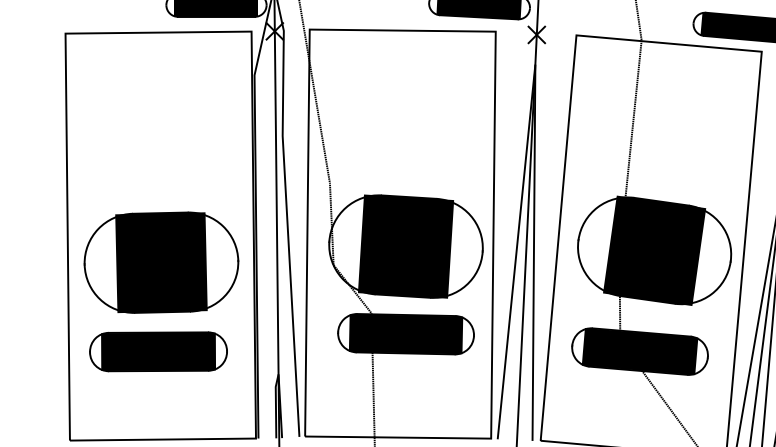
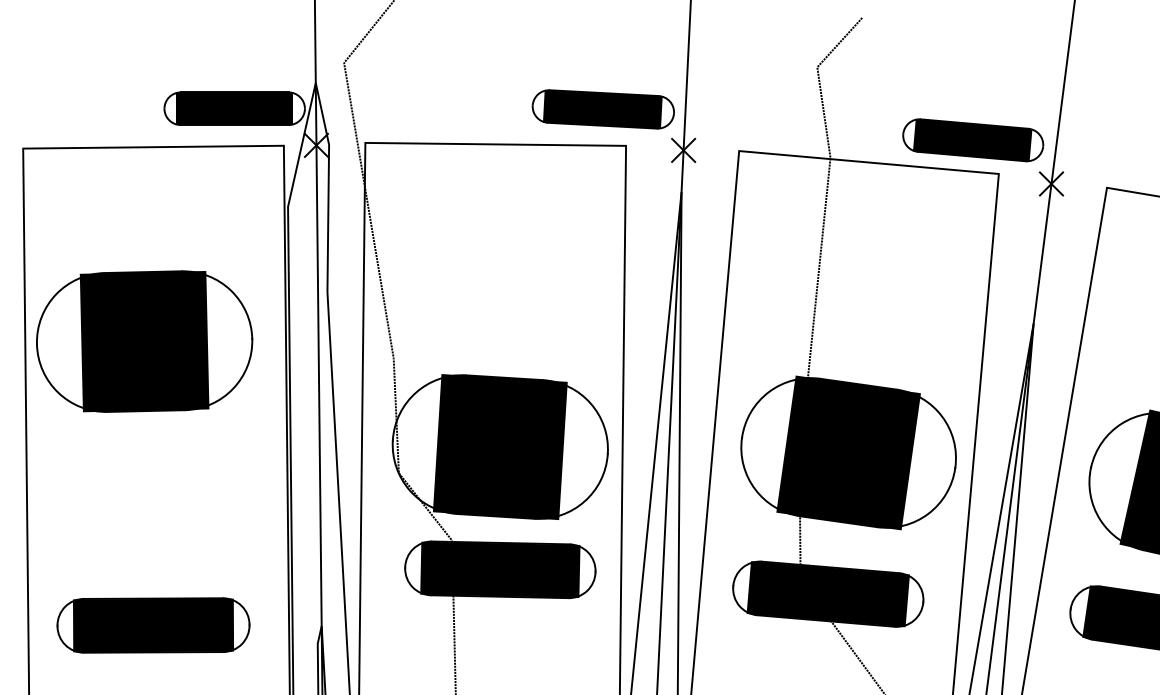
part: (161, 262) -> (144, 341), moved
part: (158, 351) -> (153, 625), moved

